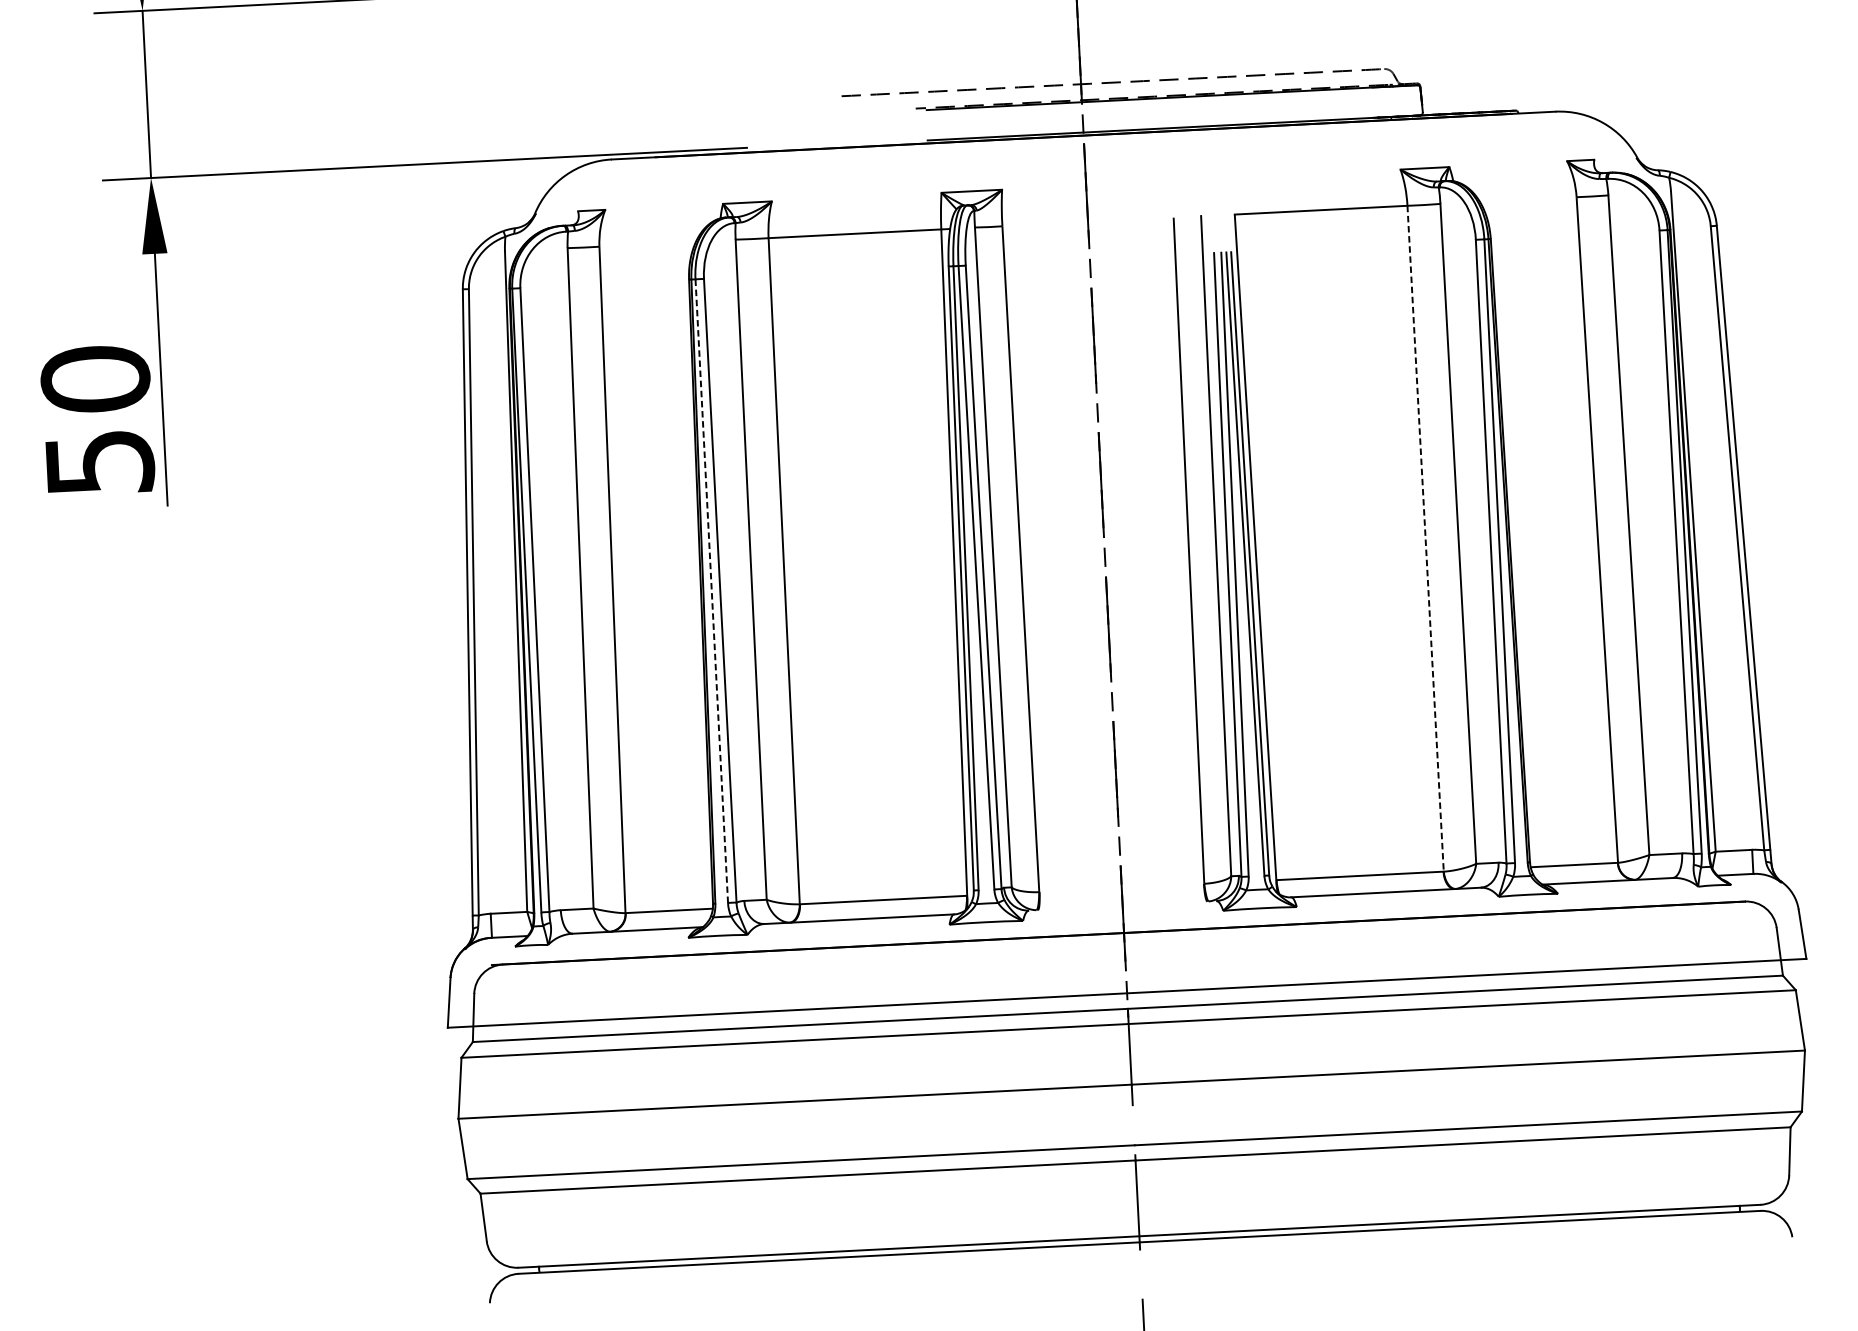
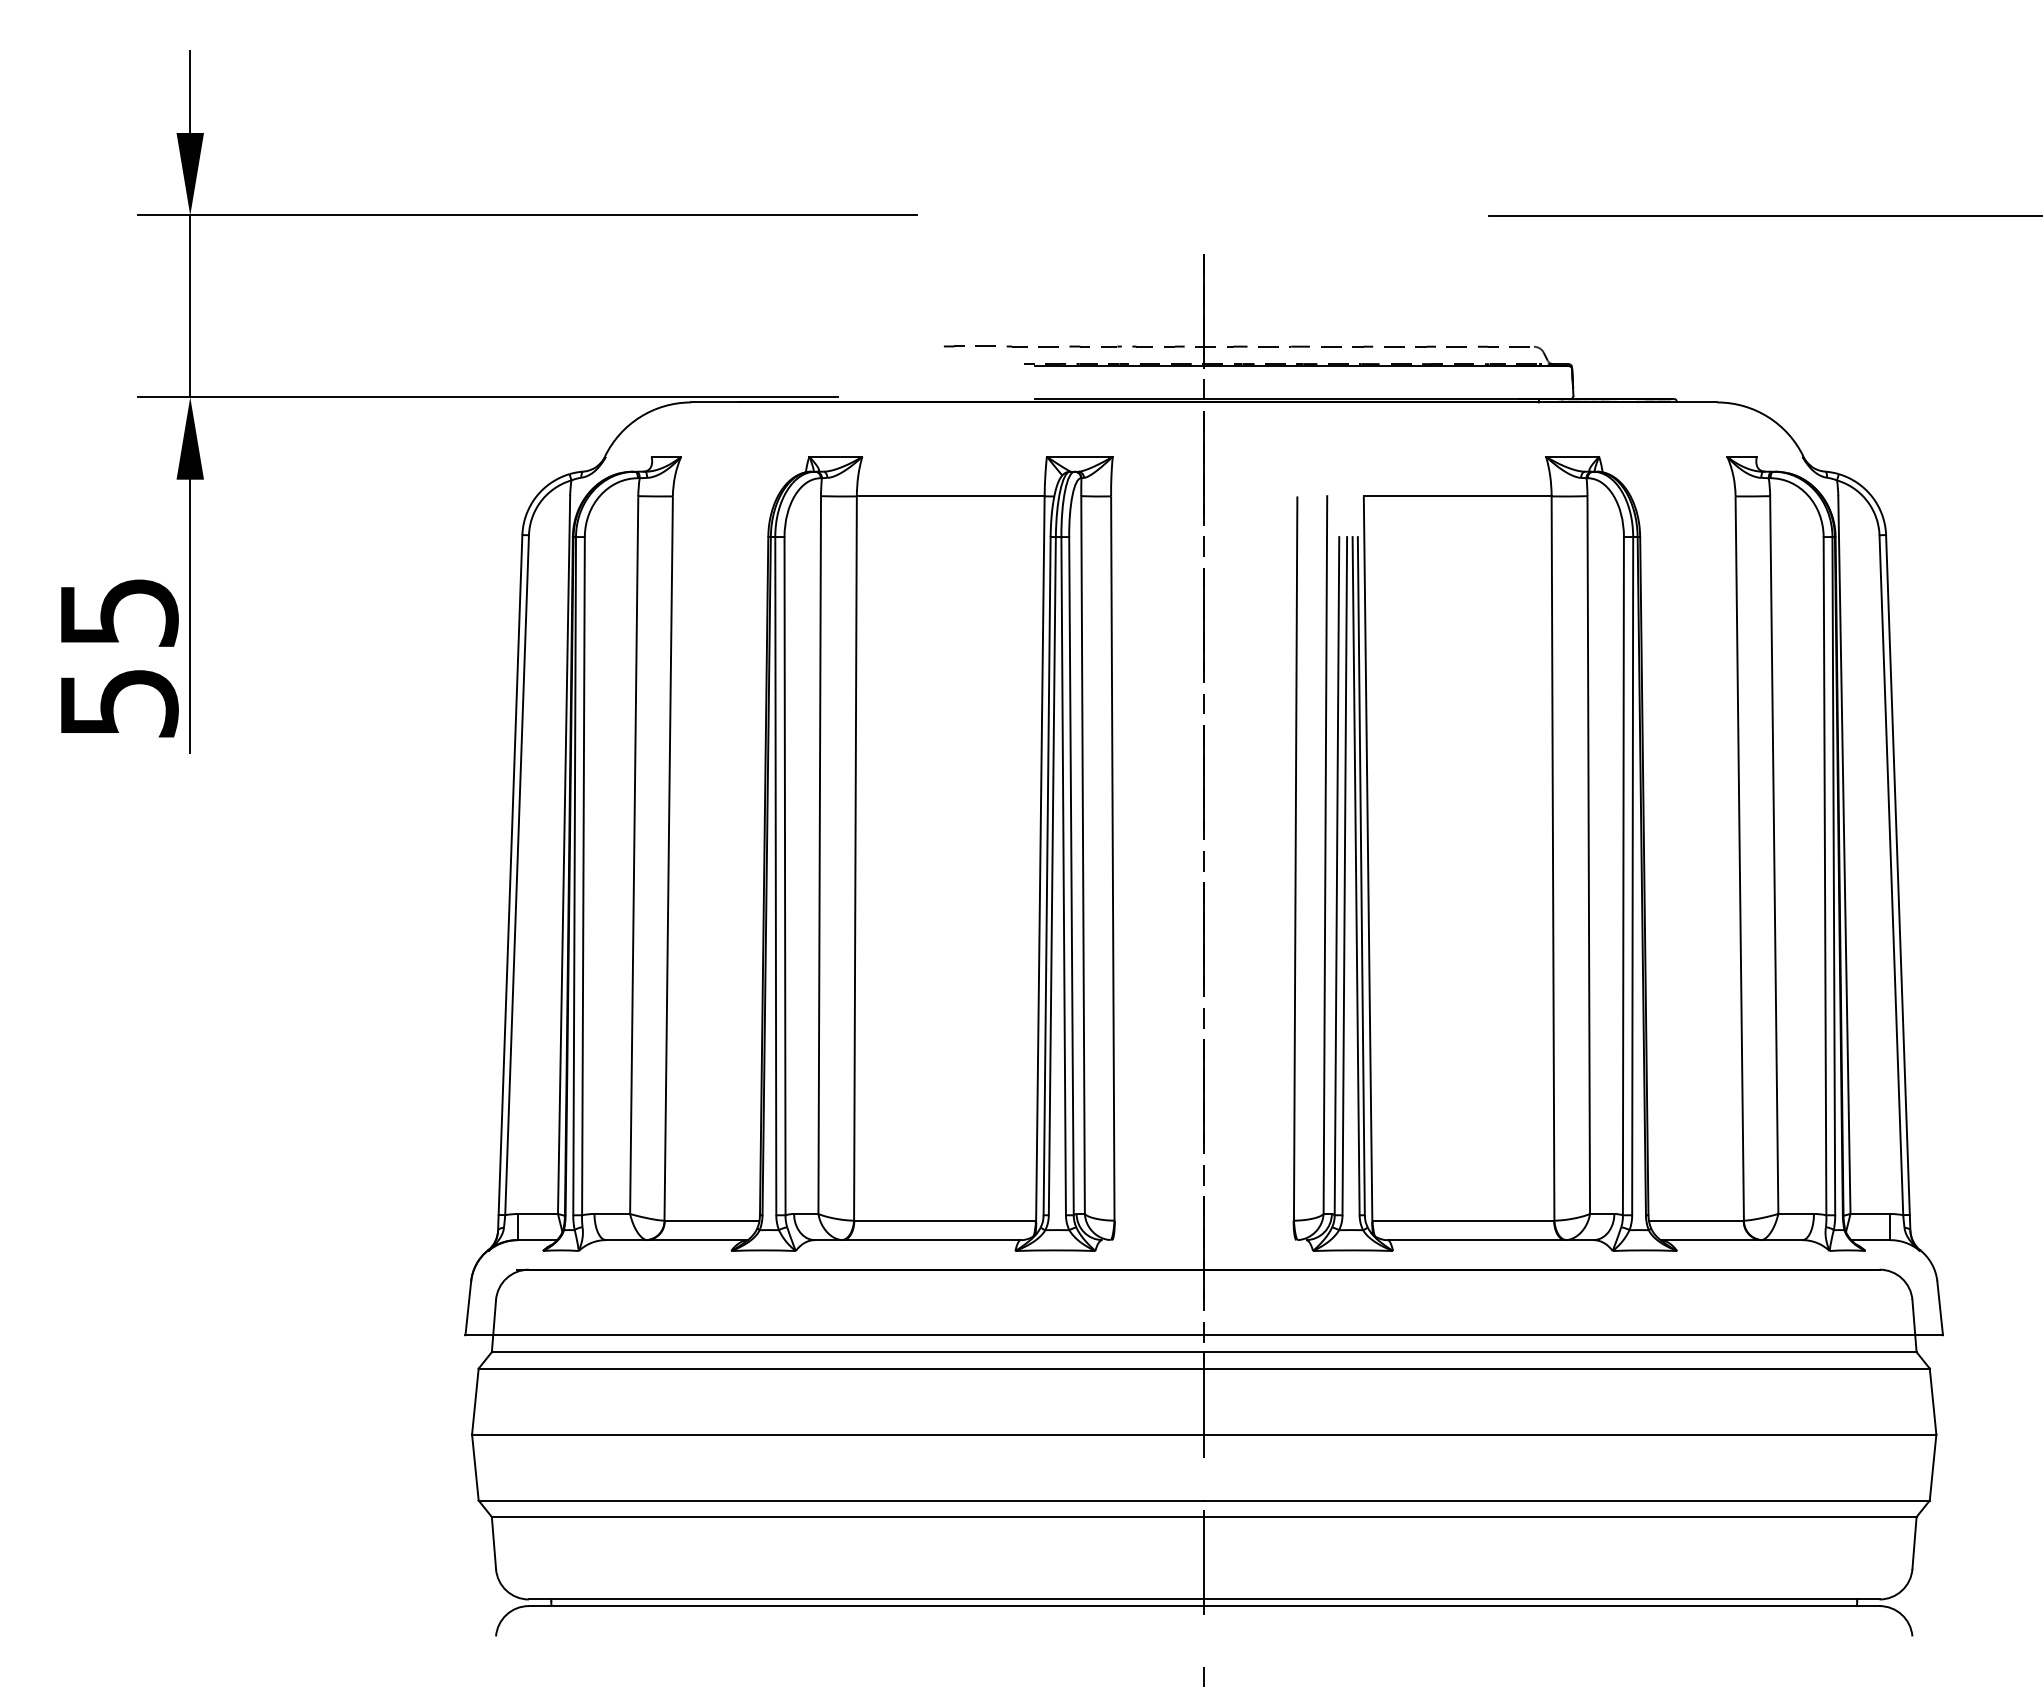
text: (95, 379) -> (118, 612), 50 -> 55
line: (1426, 537) -> (1553, 857), dashed -> solid
line: (711, 590) -> (775, 875), dashed -> solid

